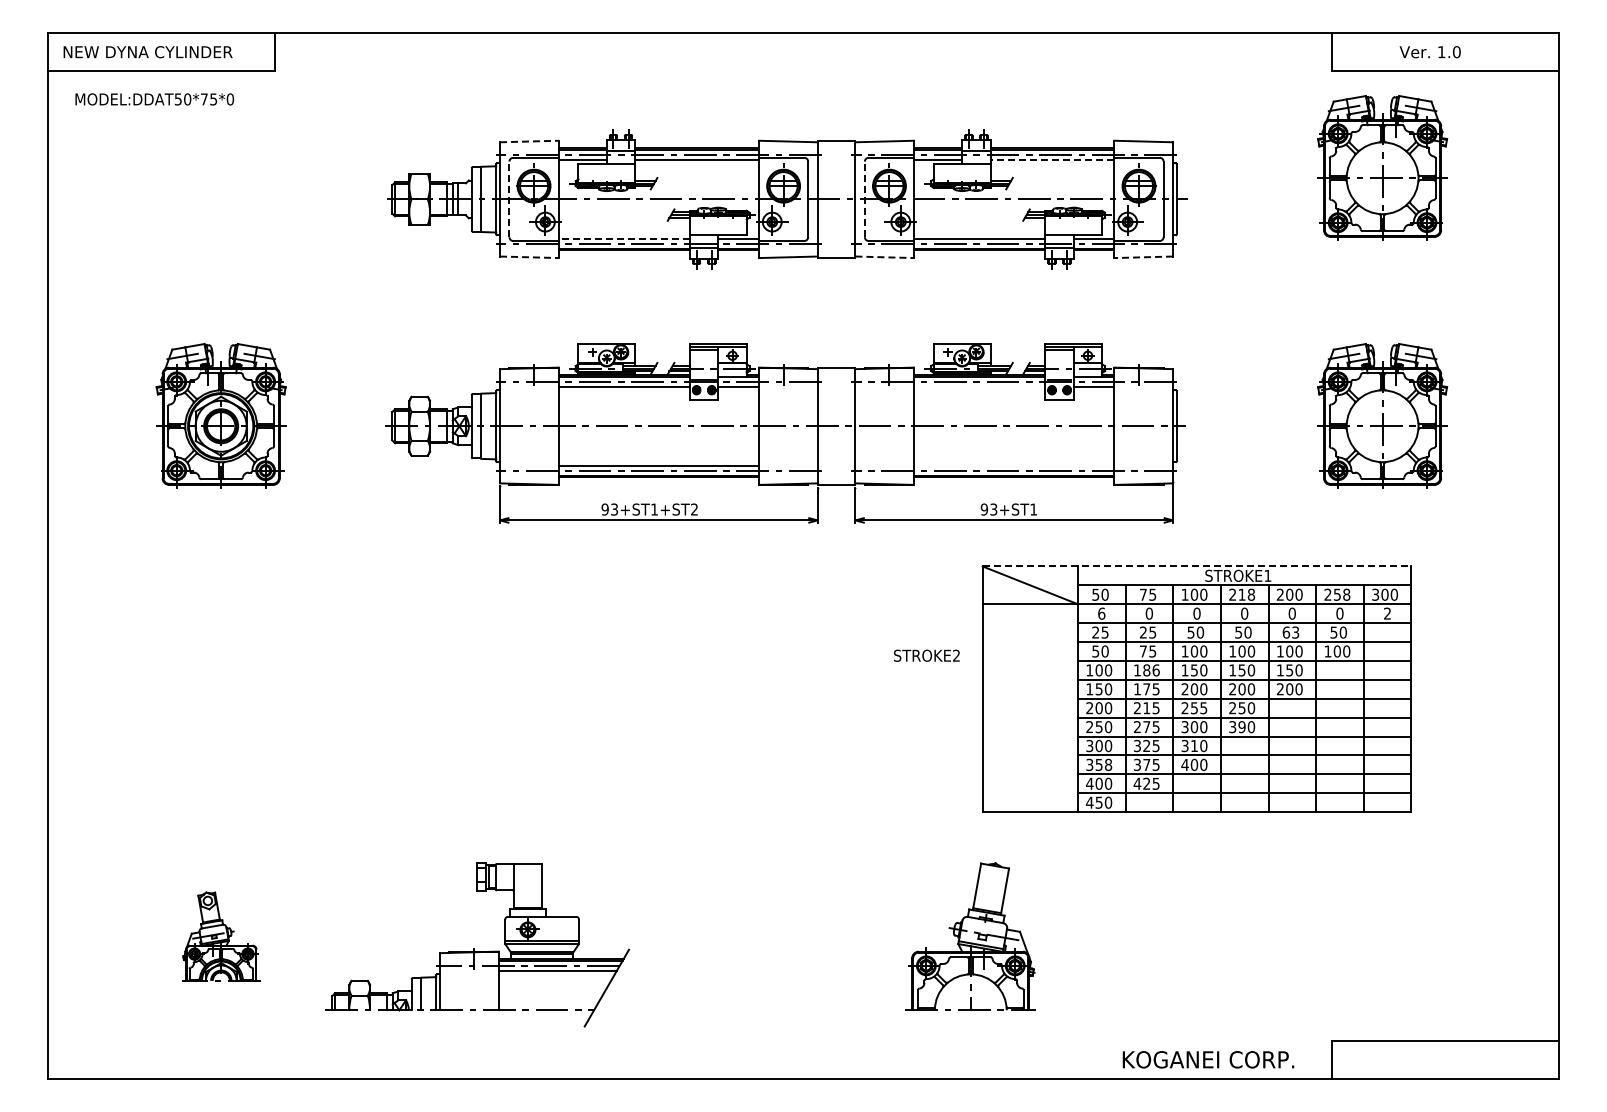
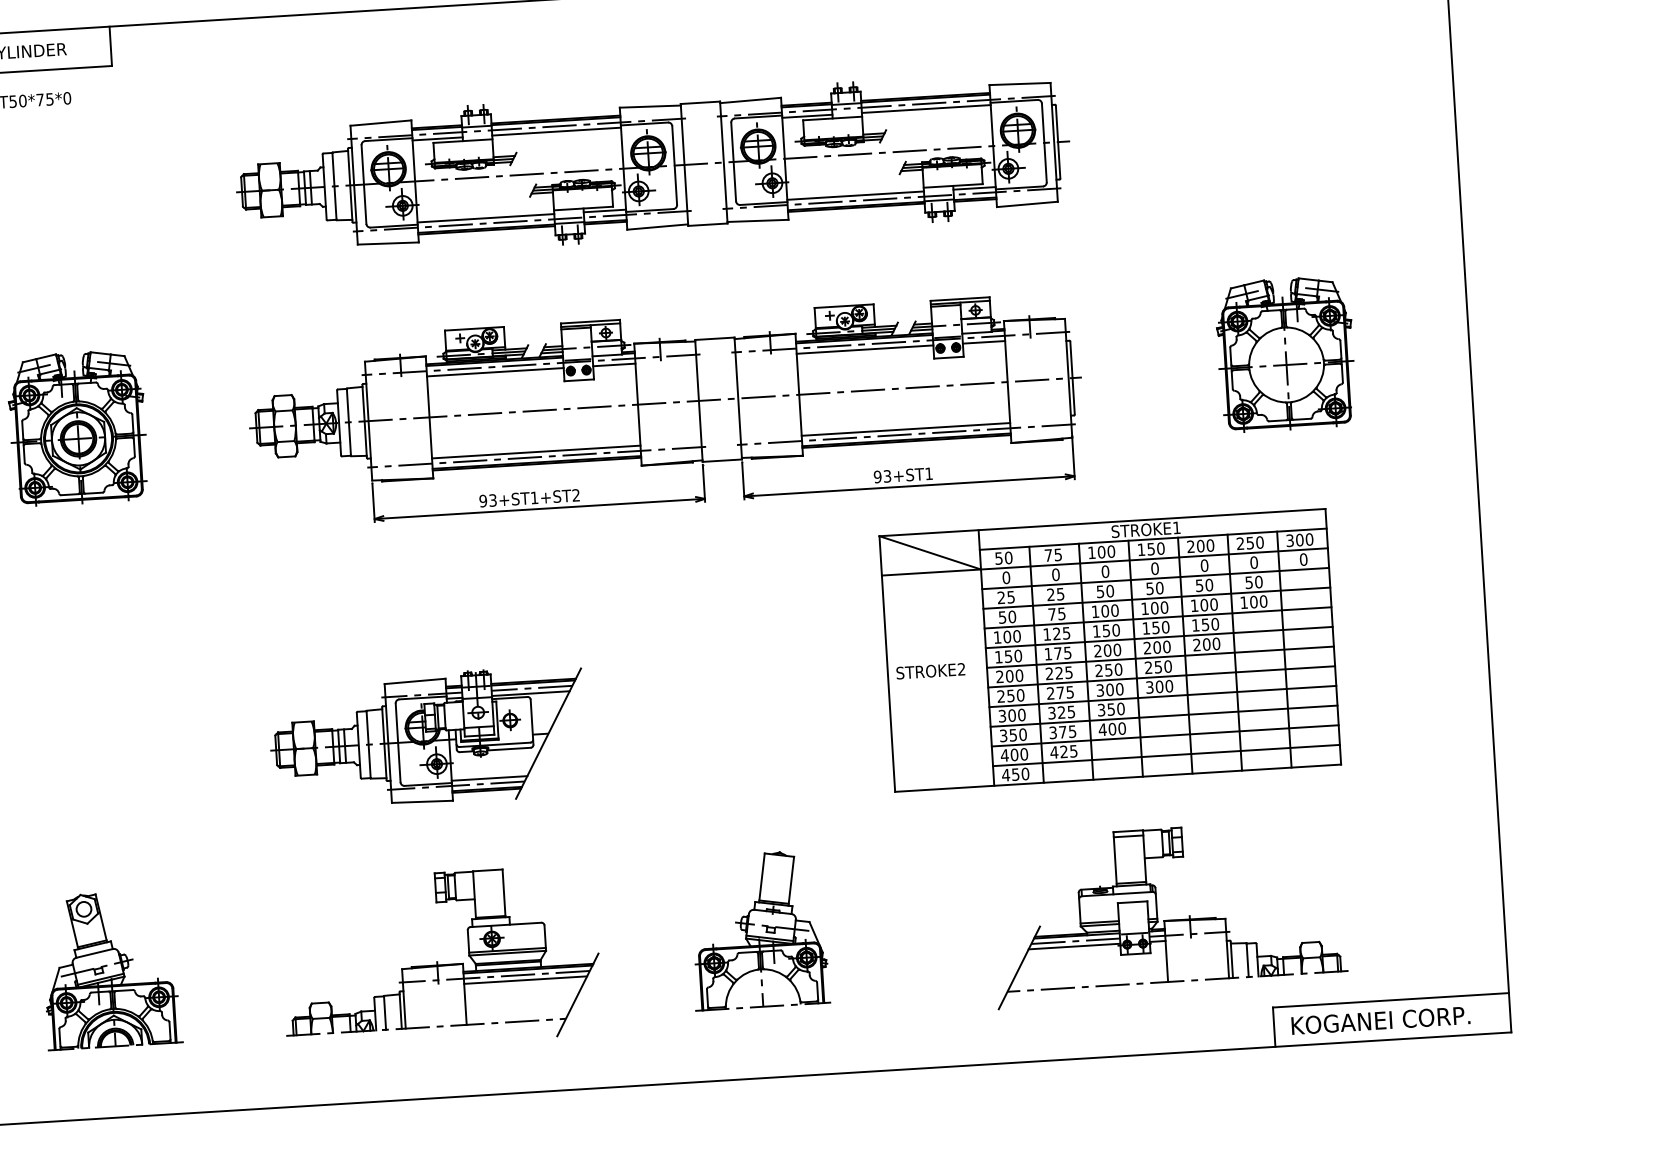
line: (529, 141) -> (381, 123), dashed -> solid
line: (1052, 160) -> (926, 109), dashed -> solid
part: (1382, 167) -> (1270, 95), removed
line: (509, 199) -> (364, 184), dashed -> solid
line: (864, 199) -> (733, 162), dashed -> solid
line: (624, 238) -> (486, 217), dashed -> solid
line: (529, 257) -> (388, 243), dashed -> solid
line: (885, 257) -> (758, 221), dashed -> solid
line: (1143, 257) -> (1027, 204), dashed -> solid
line: (979, 386) -> (864, 349), added
line: (1014, 465) -> (906, 429), added
line: (1197, 566) -> (1102, 522), dashed -> solid
text: (1242, 594) -> (1151, 548), 218 -> 150
text: (1346, 594) -> (1259, 542), 258 -> 250
text: (1101, 613) -> (1006, 577), 6 -> 0
text: (1387, 613) -> (1303, 559), 2 -> 0
text: (1290, 632) -> (1203, 585), 63 -> 50
text: (926, 655) -> (930, 670), moved
text: (1151, 670) -> (1061, 633), 186 -> 125
text: (1146, 708) -> (1058, 673), 215 -> 225
text: (1203, 708) -> (1118, 669), 255 -> 250
text: (1241, 727) -> (1158, 687), 390 -> 300
part: (538, 734) -> (428, 739), added
text: (1194, 746) -> (1111, 710), 310 -> 350
text: (1108, 764) -> (1023, 734), 358 -> 350
part: (221, 936) -> (111, 969), size x1.67
part: (970, 936) -> (758, 930), moved
part: (477, 944) -> (440, 957), moved
part: (1236, 944) -> (1167, 913), added
text: (1208, 1059) -> (1380, 1020), moved

